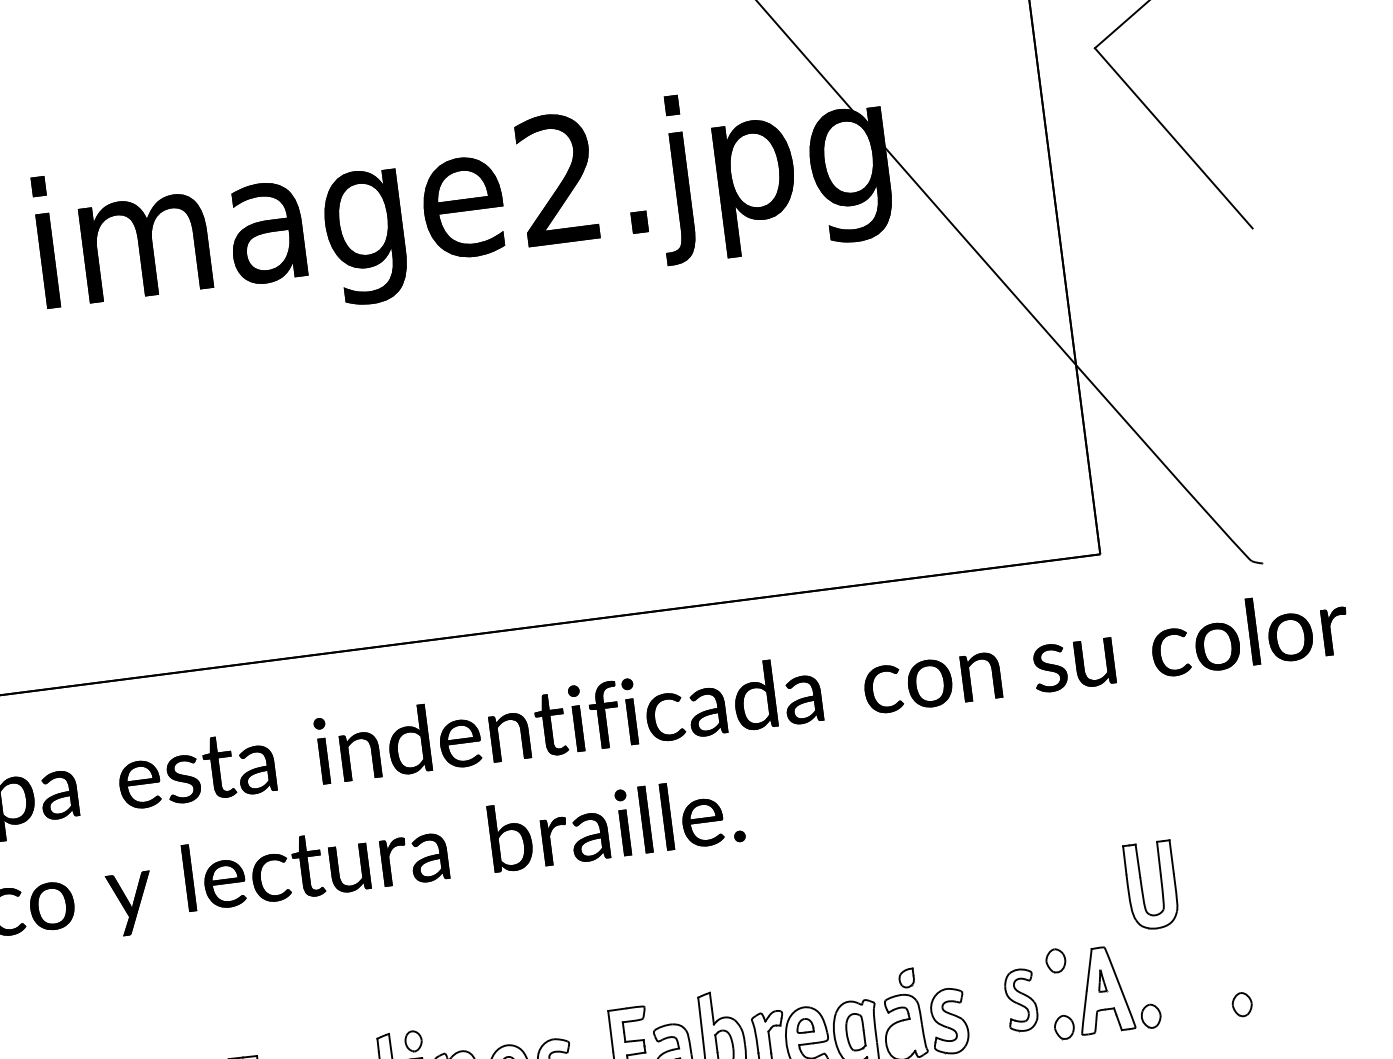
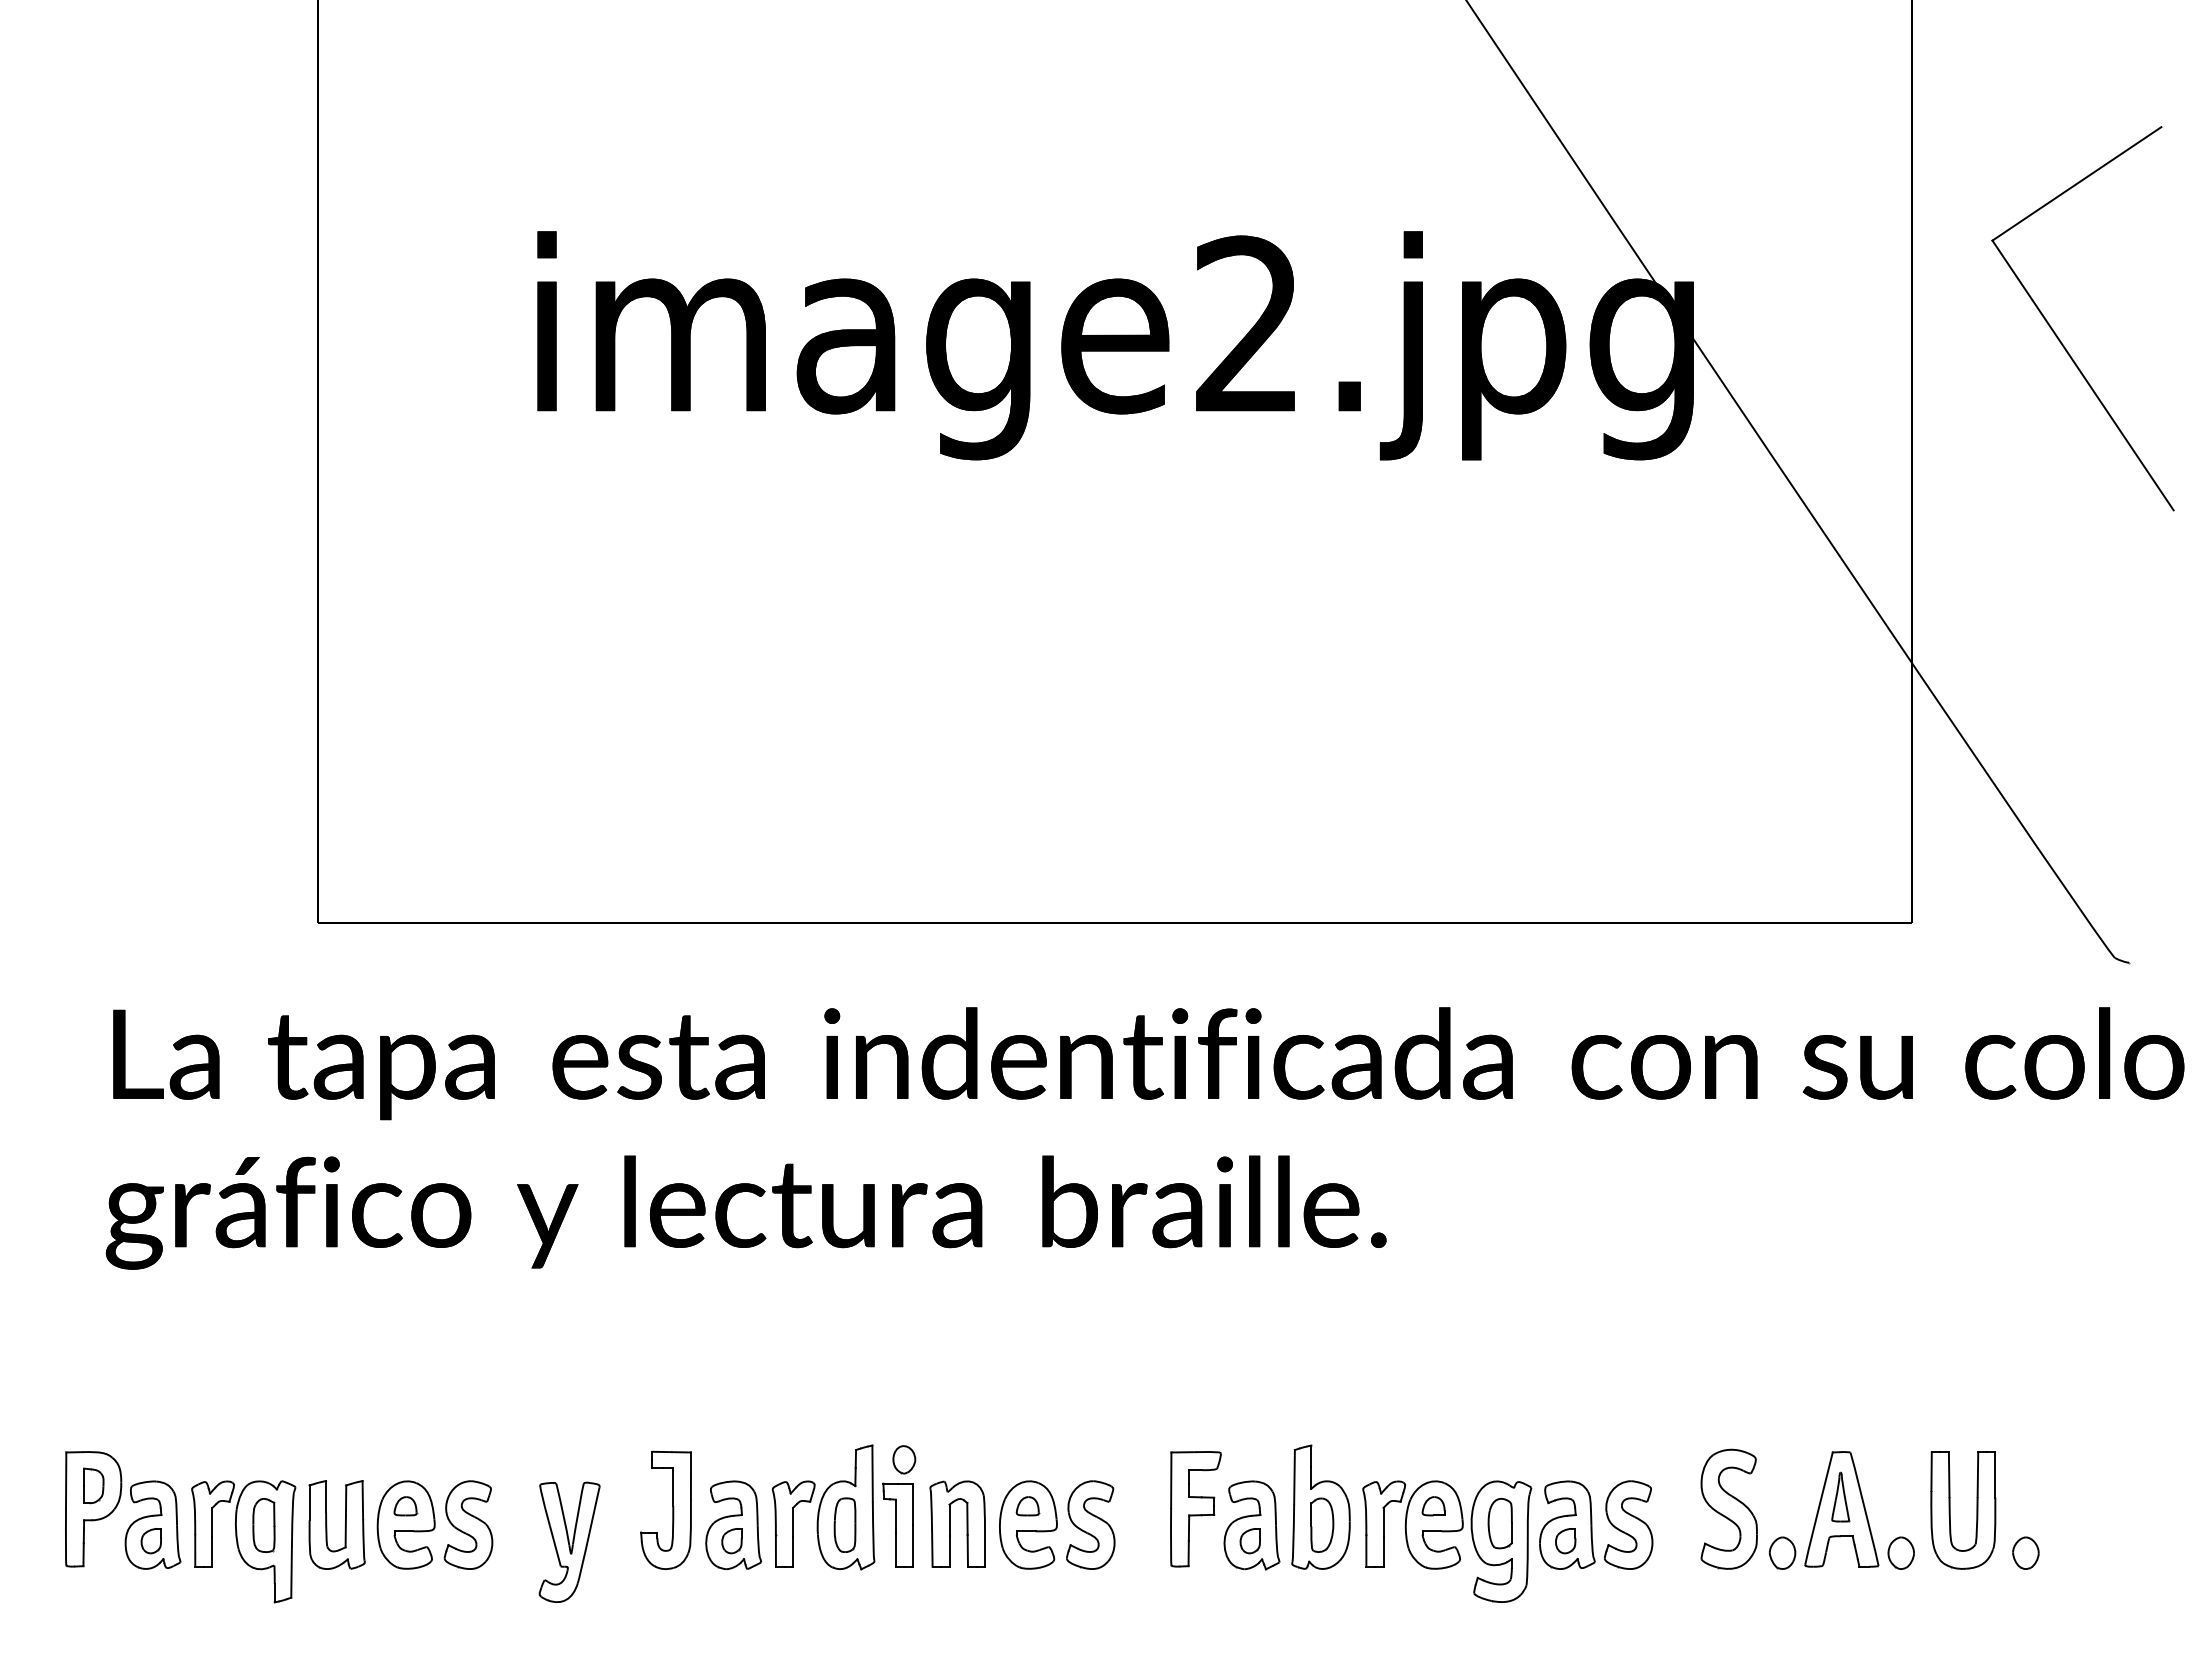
part: (1142, 886) -> (1950, 1510), moved
part: (1055, 960) -> (1782, 1461), removed
part: (906, 978) -> (1565, 1541), moved
part: (1101, 980) -> (1840, 1496), size x1.67
part: (1020, 999) -> (1728, 1508), size x1.43

